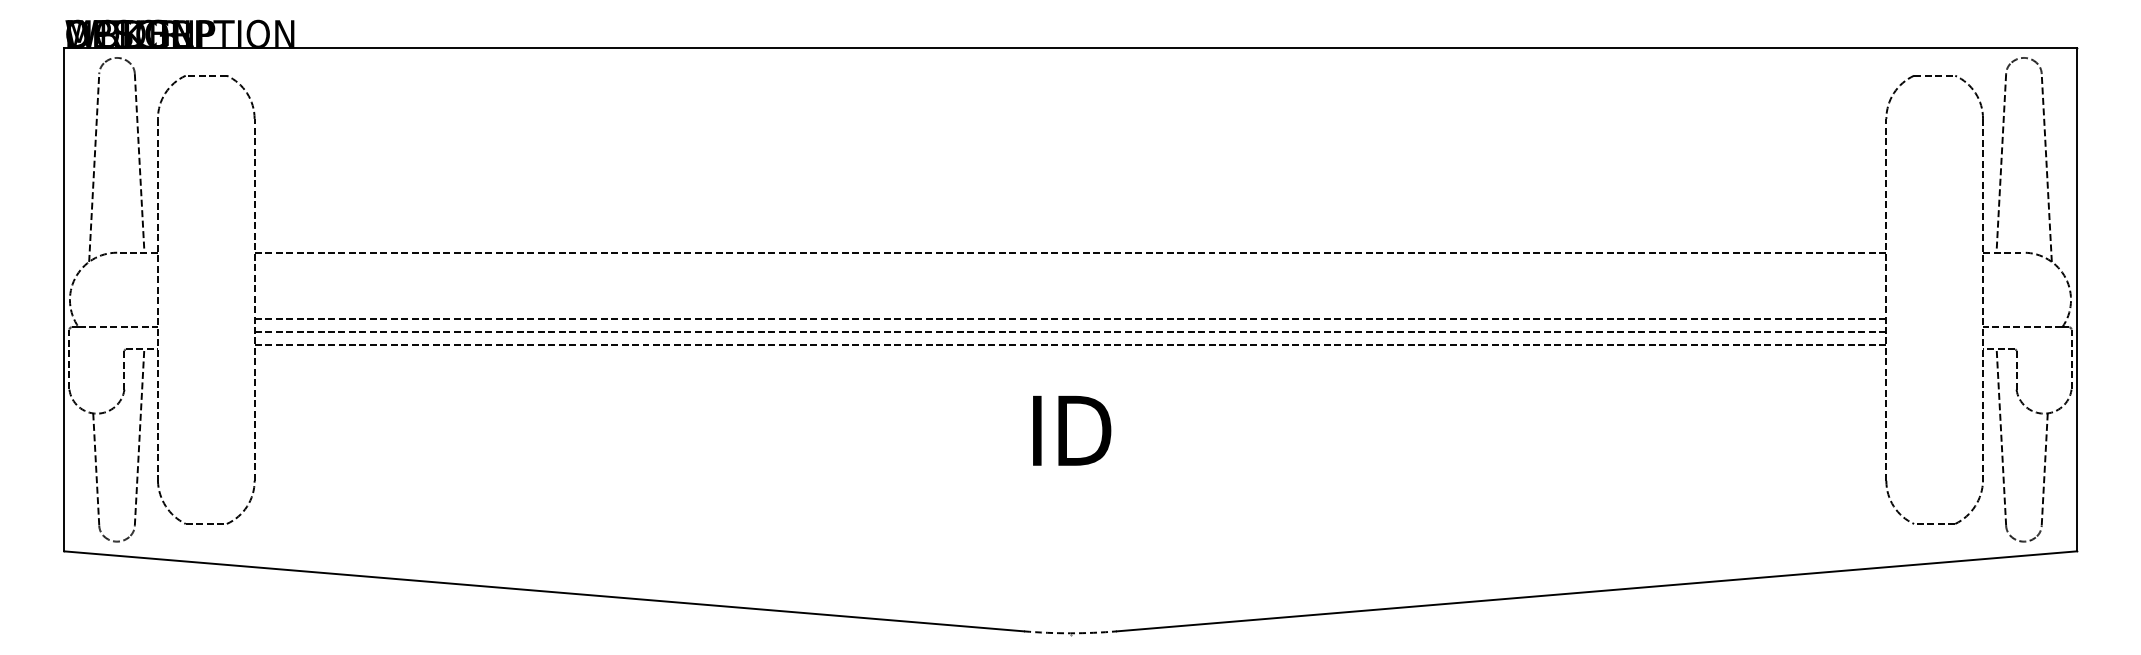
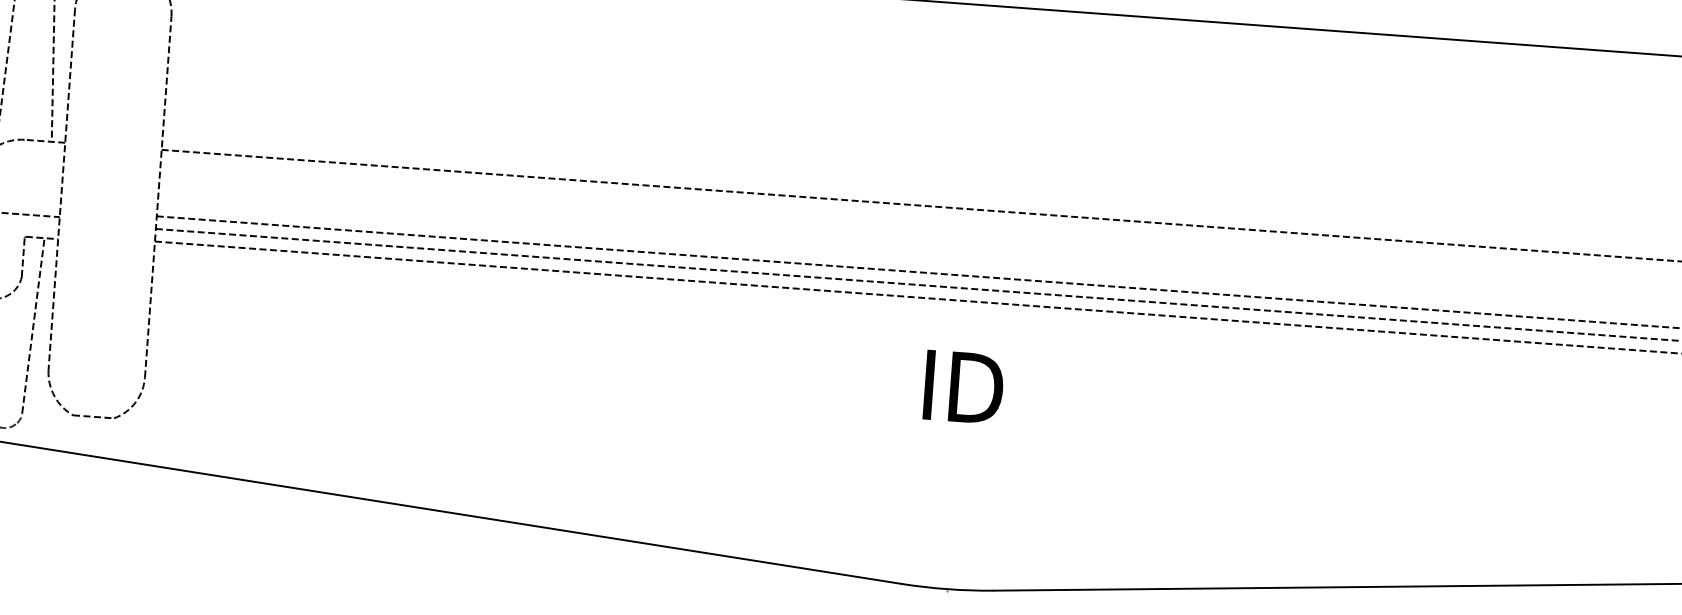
arc: (1070, 633) -> (947, 589), dashed -> solid

